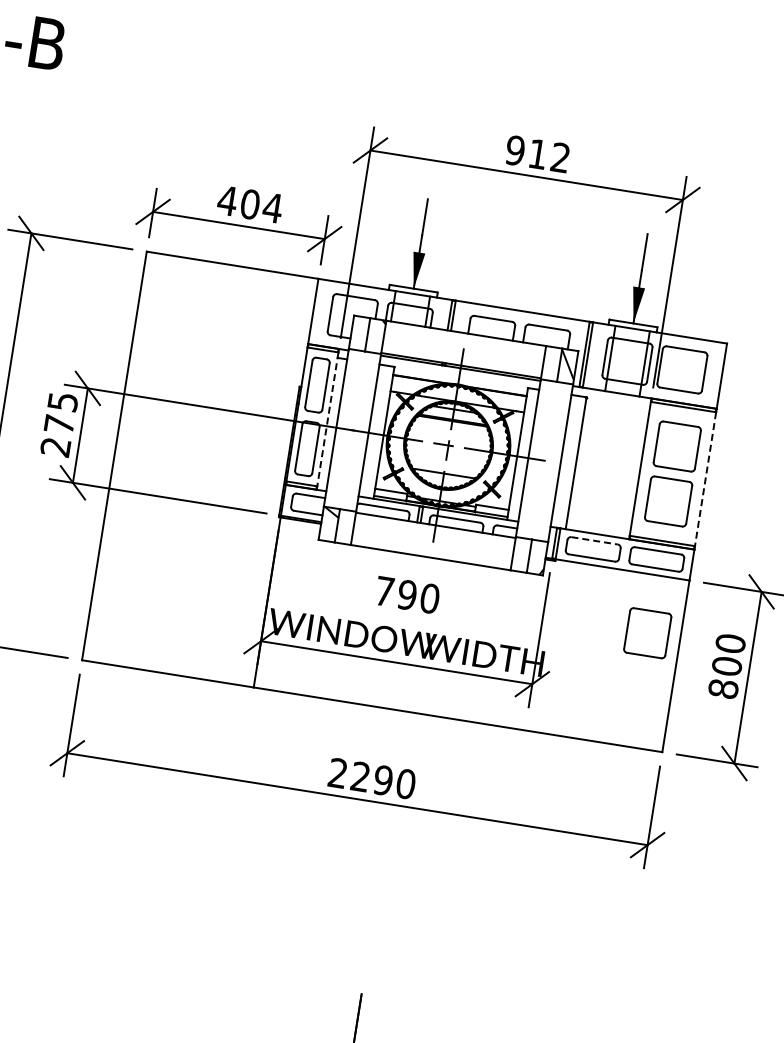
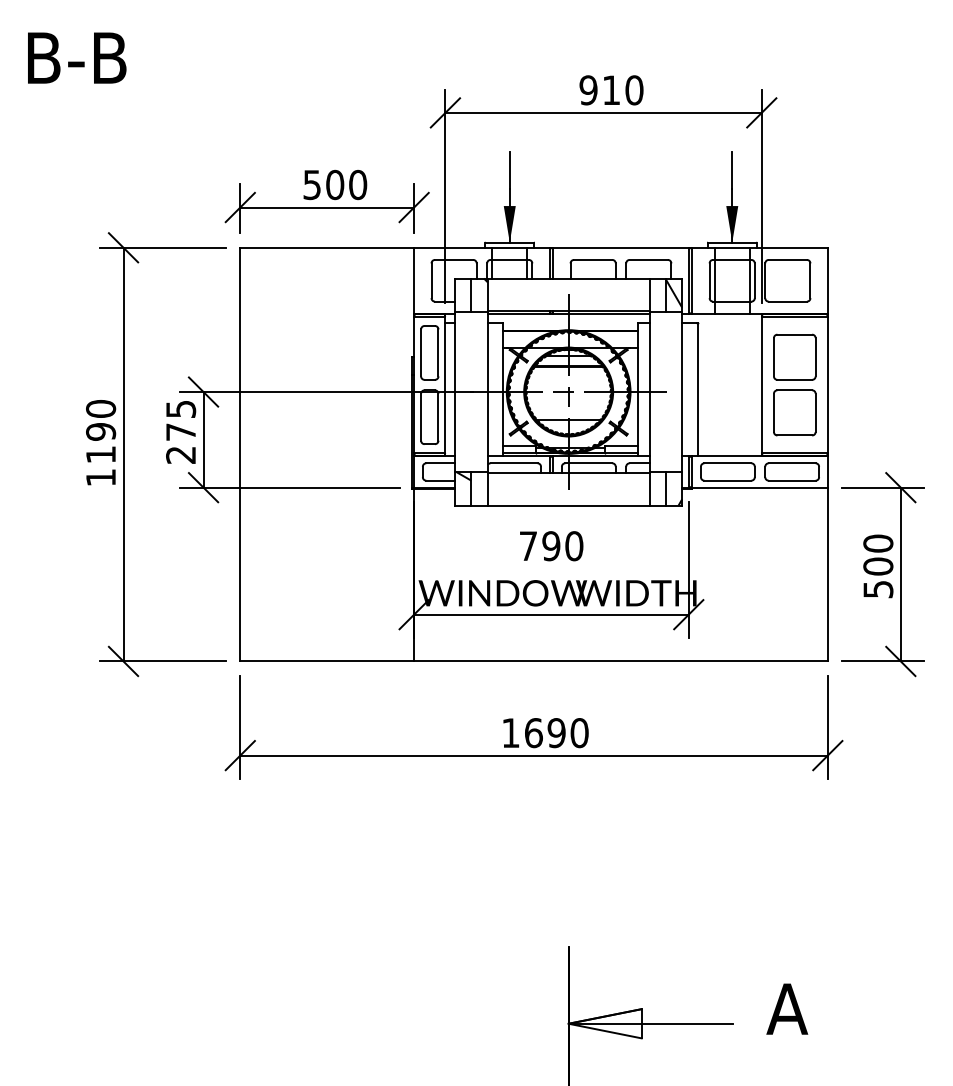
text: (560, 157) -> (634, 90), 912 -> 910
text: (249, 203) -> (334, 184), 404 -> 500
line: (327, 419) -> (445, 385), dashed -> solid
line: (705, 479) -> (827, 385), dashed -> solid
line: (595, 541) -> (728, 463), dashed -> solid
part: (647, 632) -> (794, 545), removed
text: (723, 689) -> (878, 589), 800 -> 500
text: (349, 775) -> (522, 733), 2290 -> 1690

